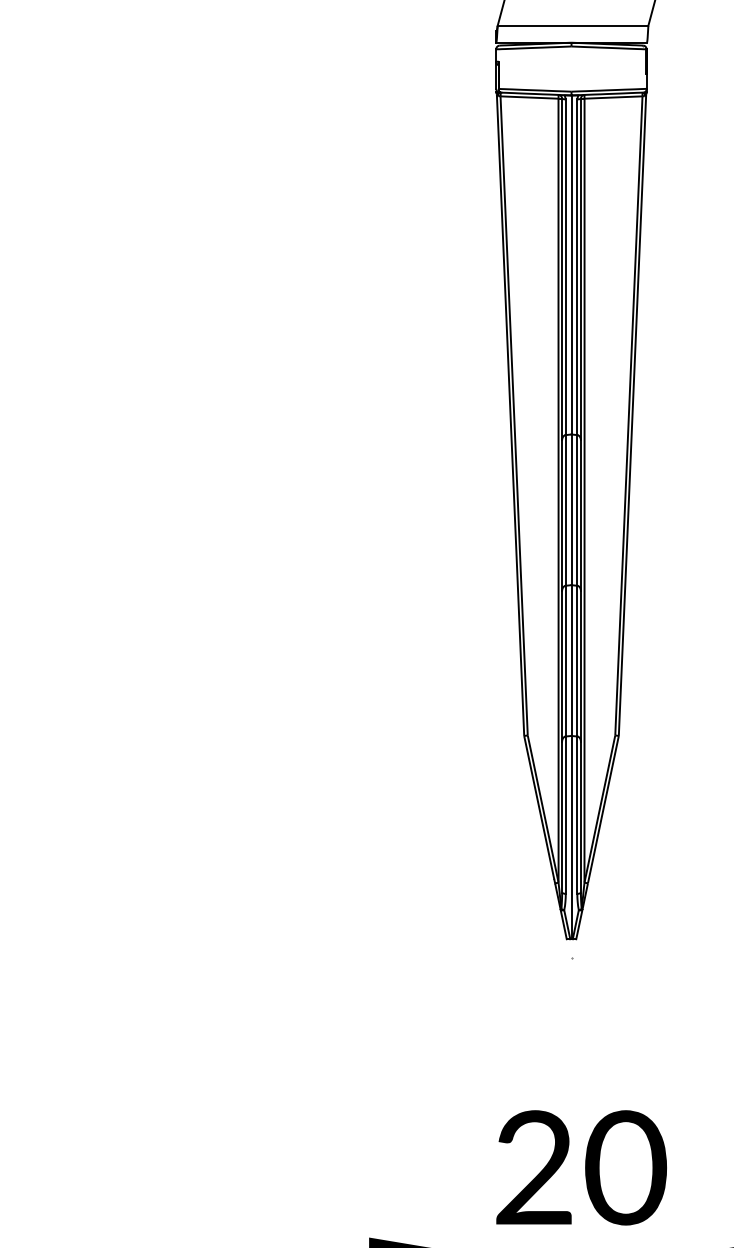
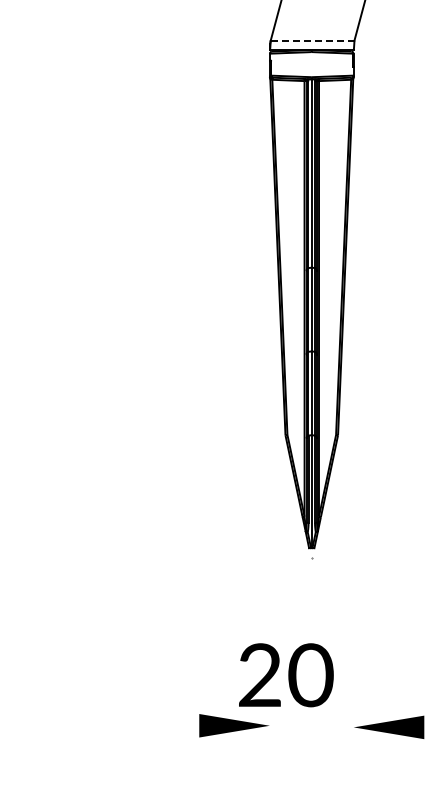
line: (572, 25) -> (312, 40), solid -> dashed
text: (581, 1168) -> (286, 675), moved

